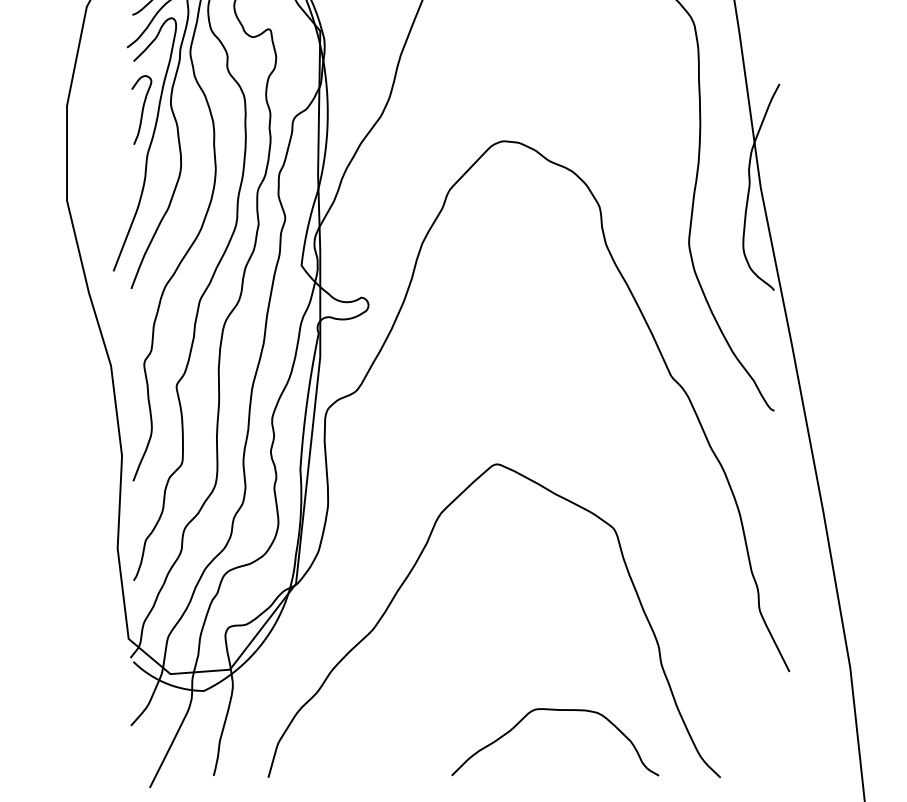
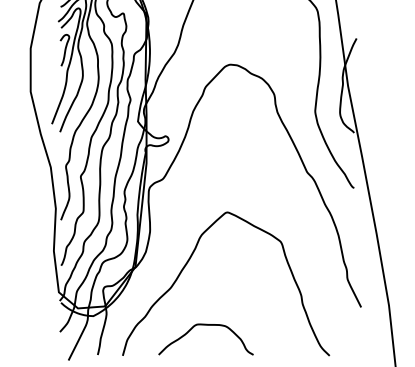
curve: (554, 711) -> (205, 325), moved

